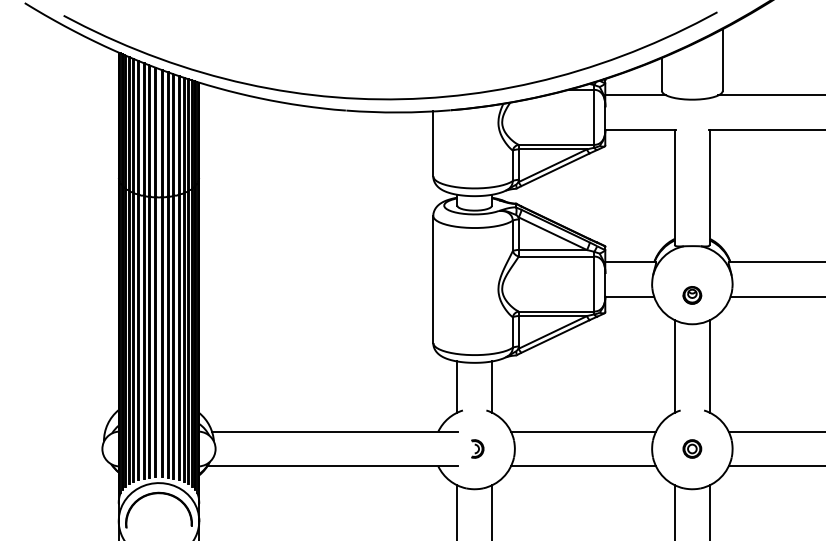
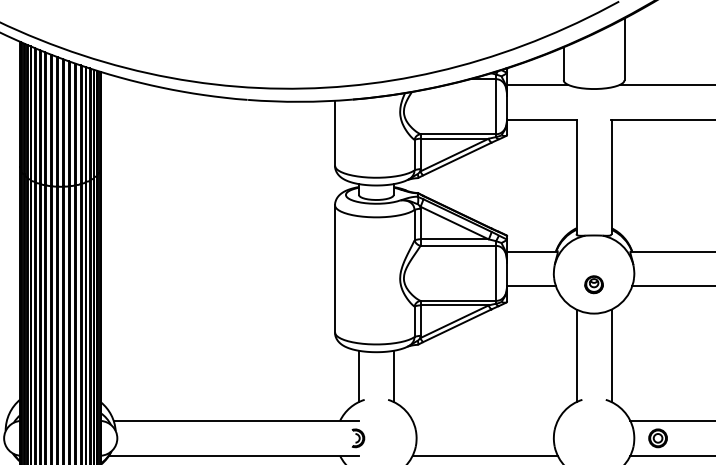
line: (583, 431) -> (485, 420), removed
part: (477, 448) -> (358, 437), moved
part: (692, 448) -> (658, 437), moved

